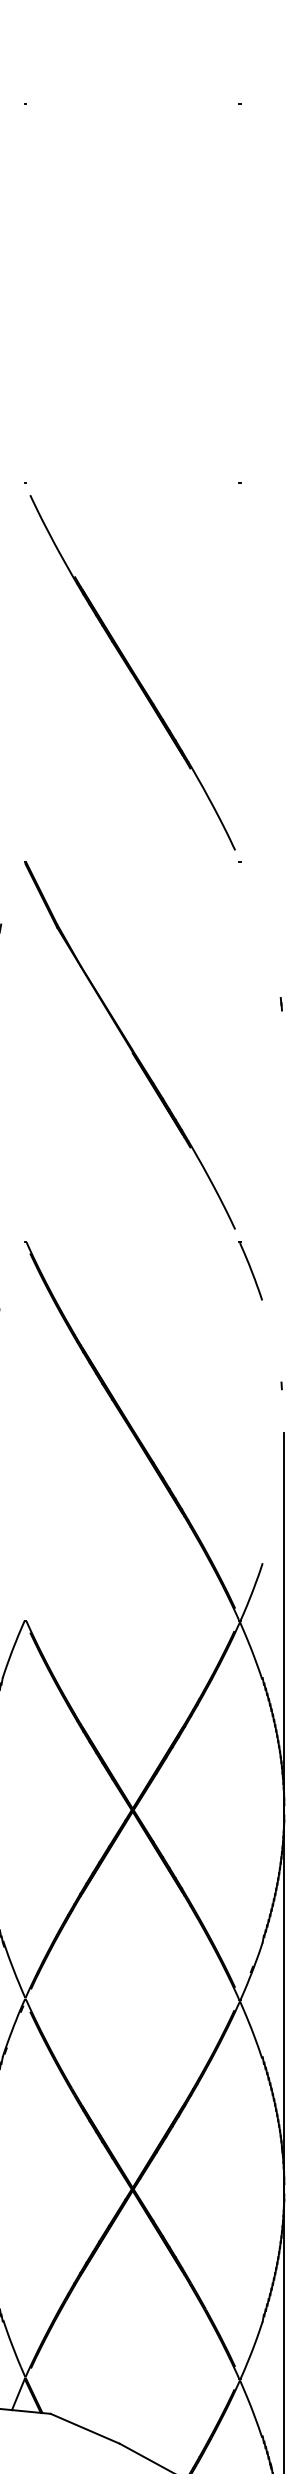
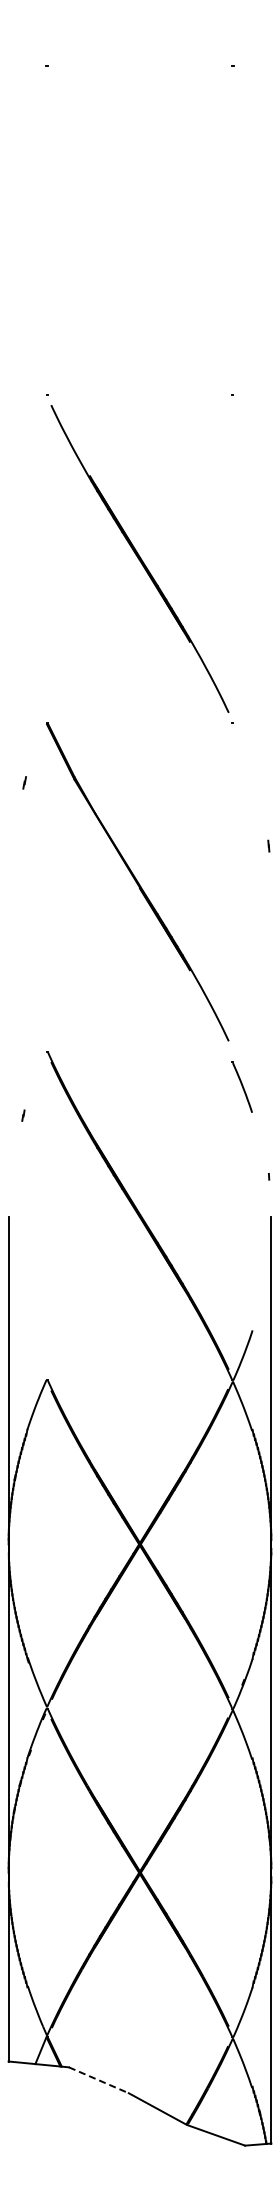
line: (249, 1270) -> (241, 1086), moved
line: (84, 2429) -> (98, 2080), solid -> dashed

